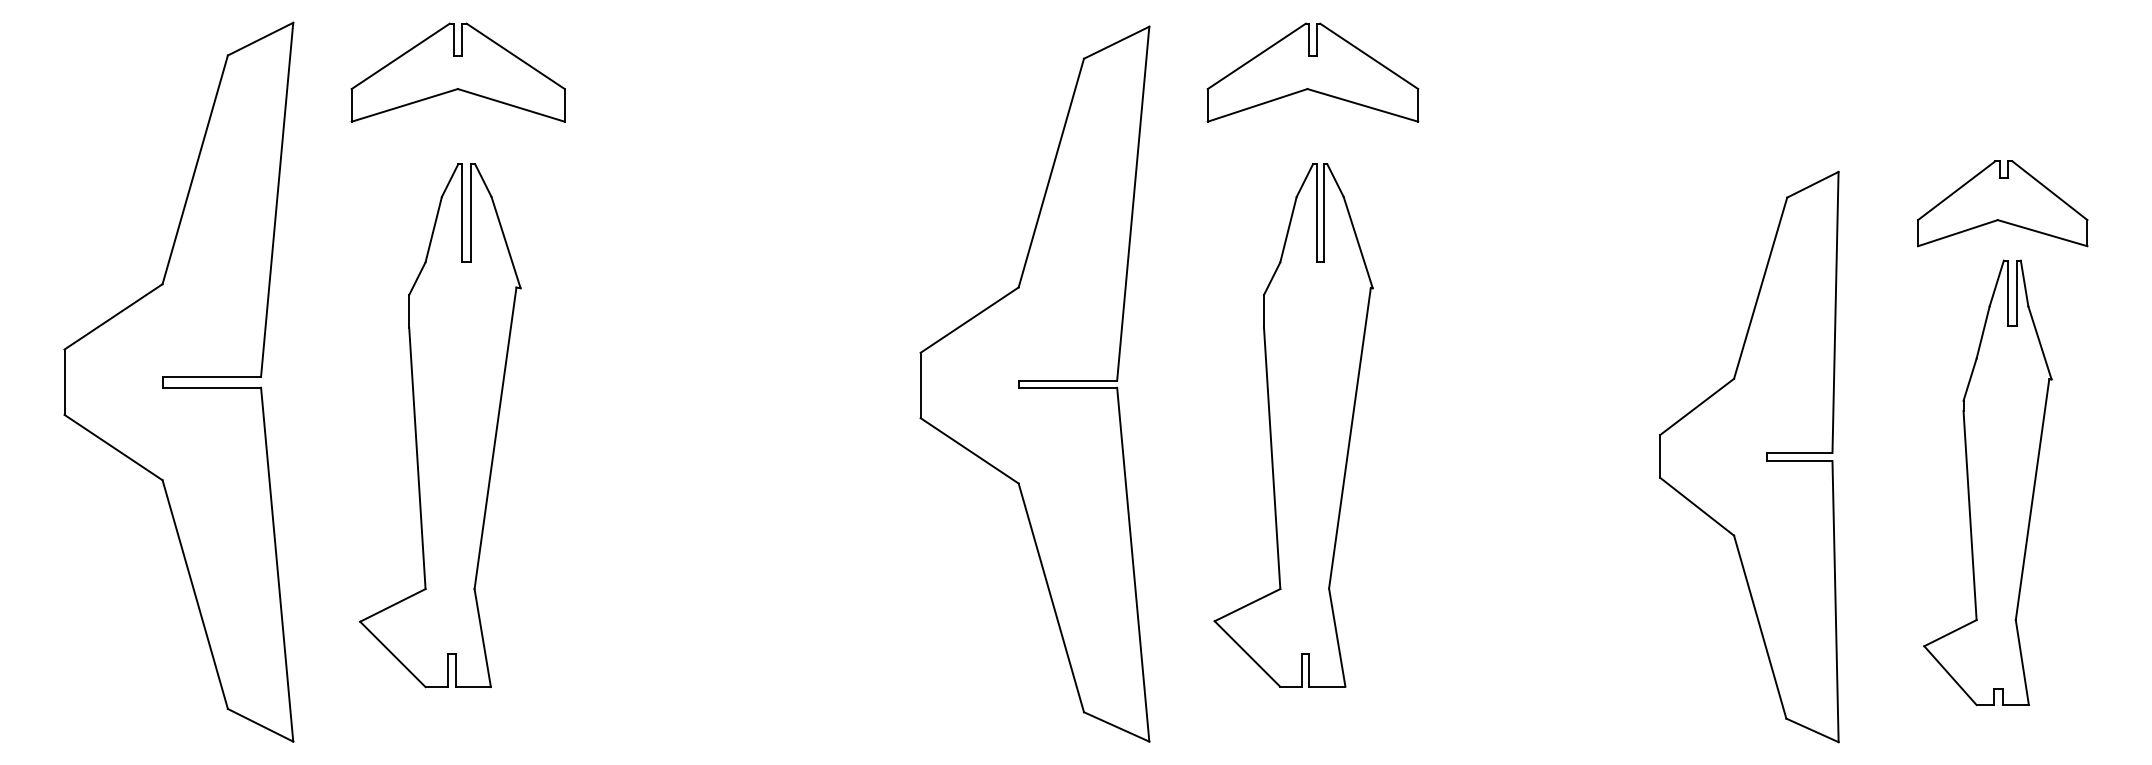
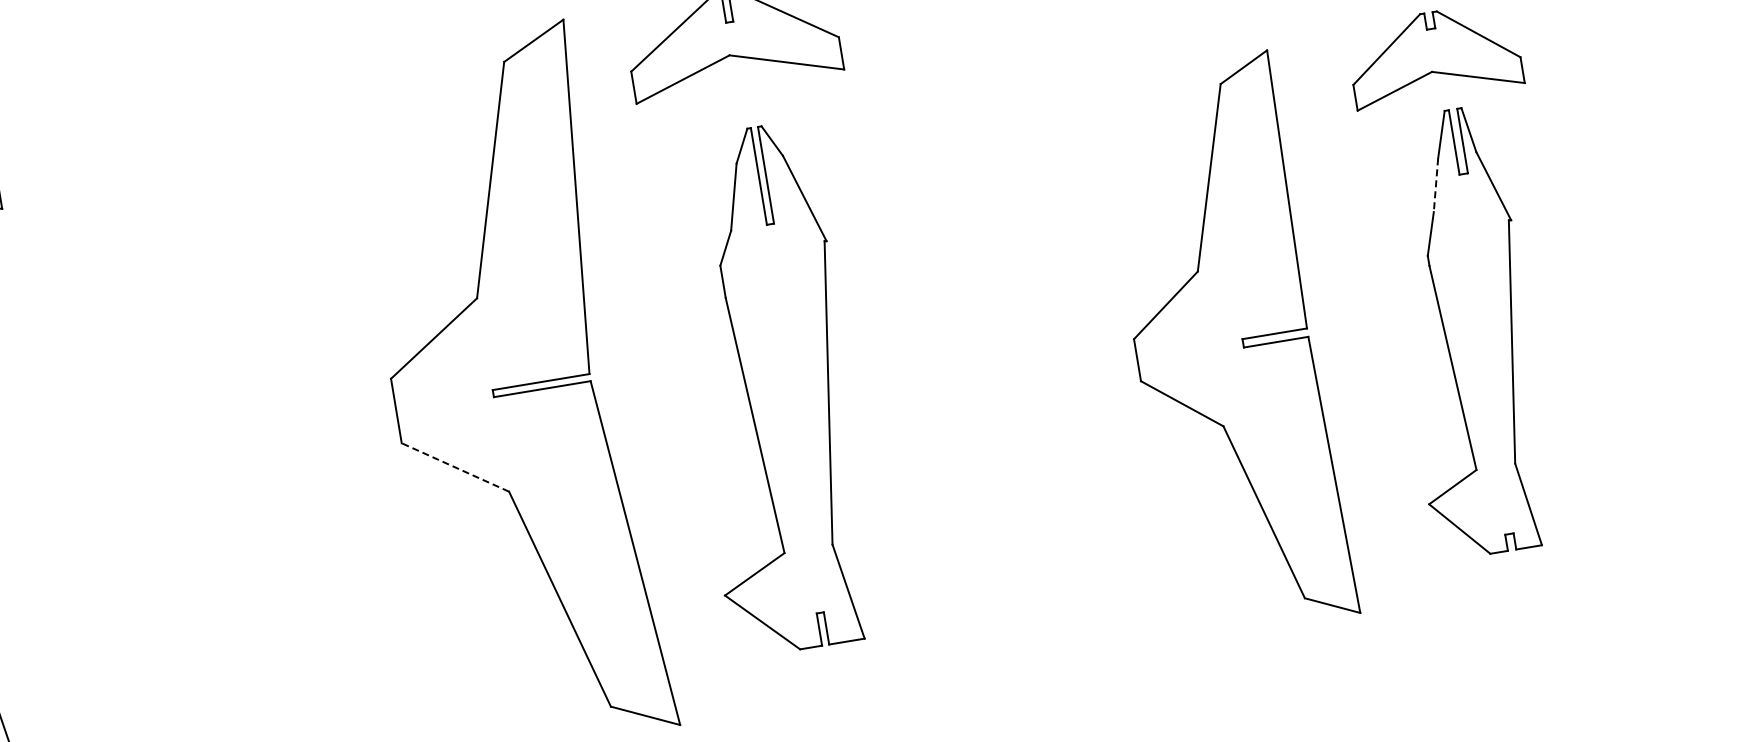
line: (1983, 332) -> (1436, 185), solid -> dashed
line: (969, 450) -> (455, 467), solid -> dashed

